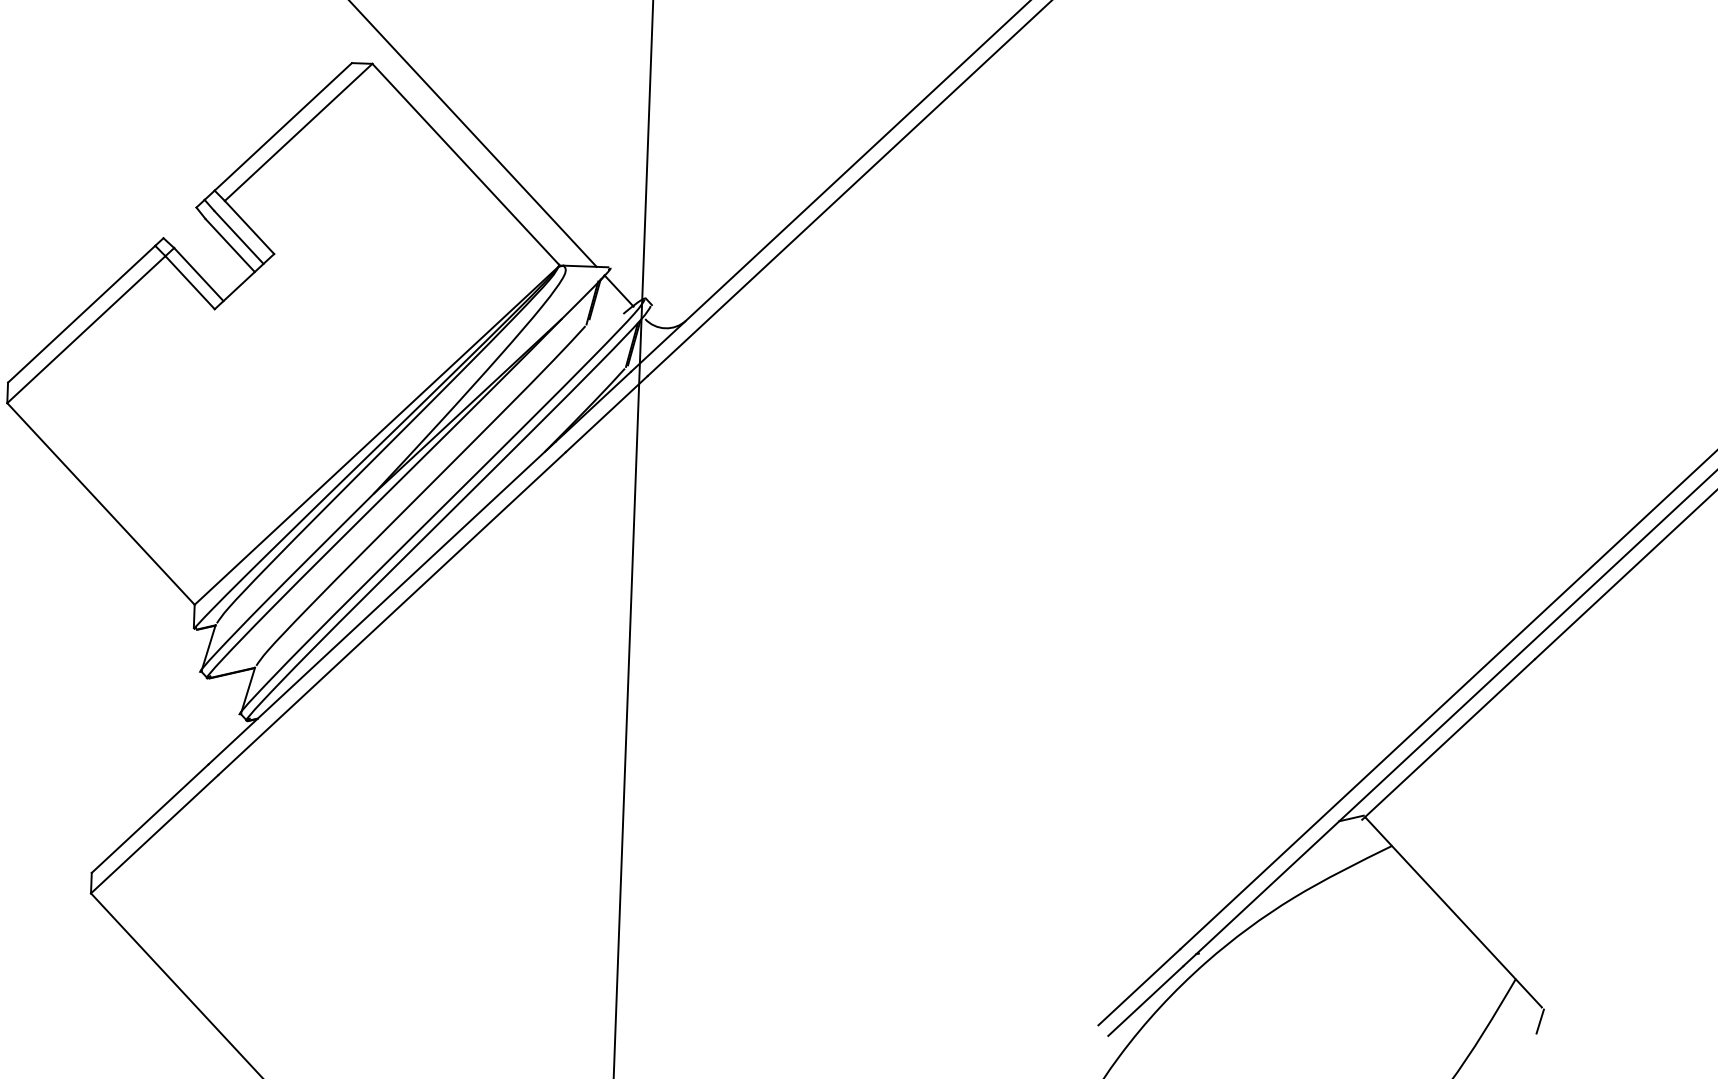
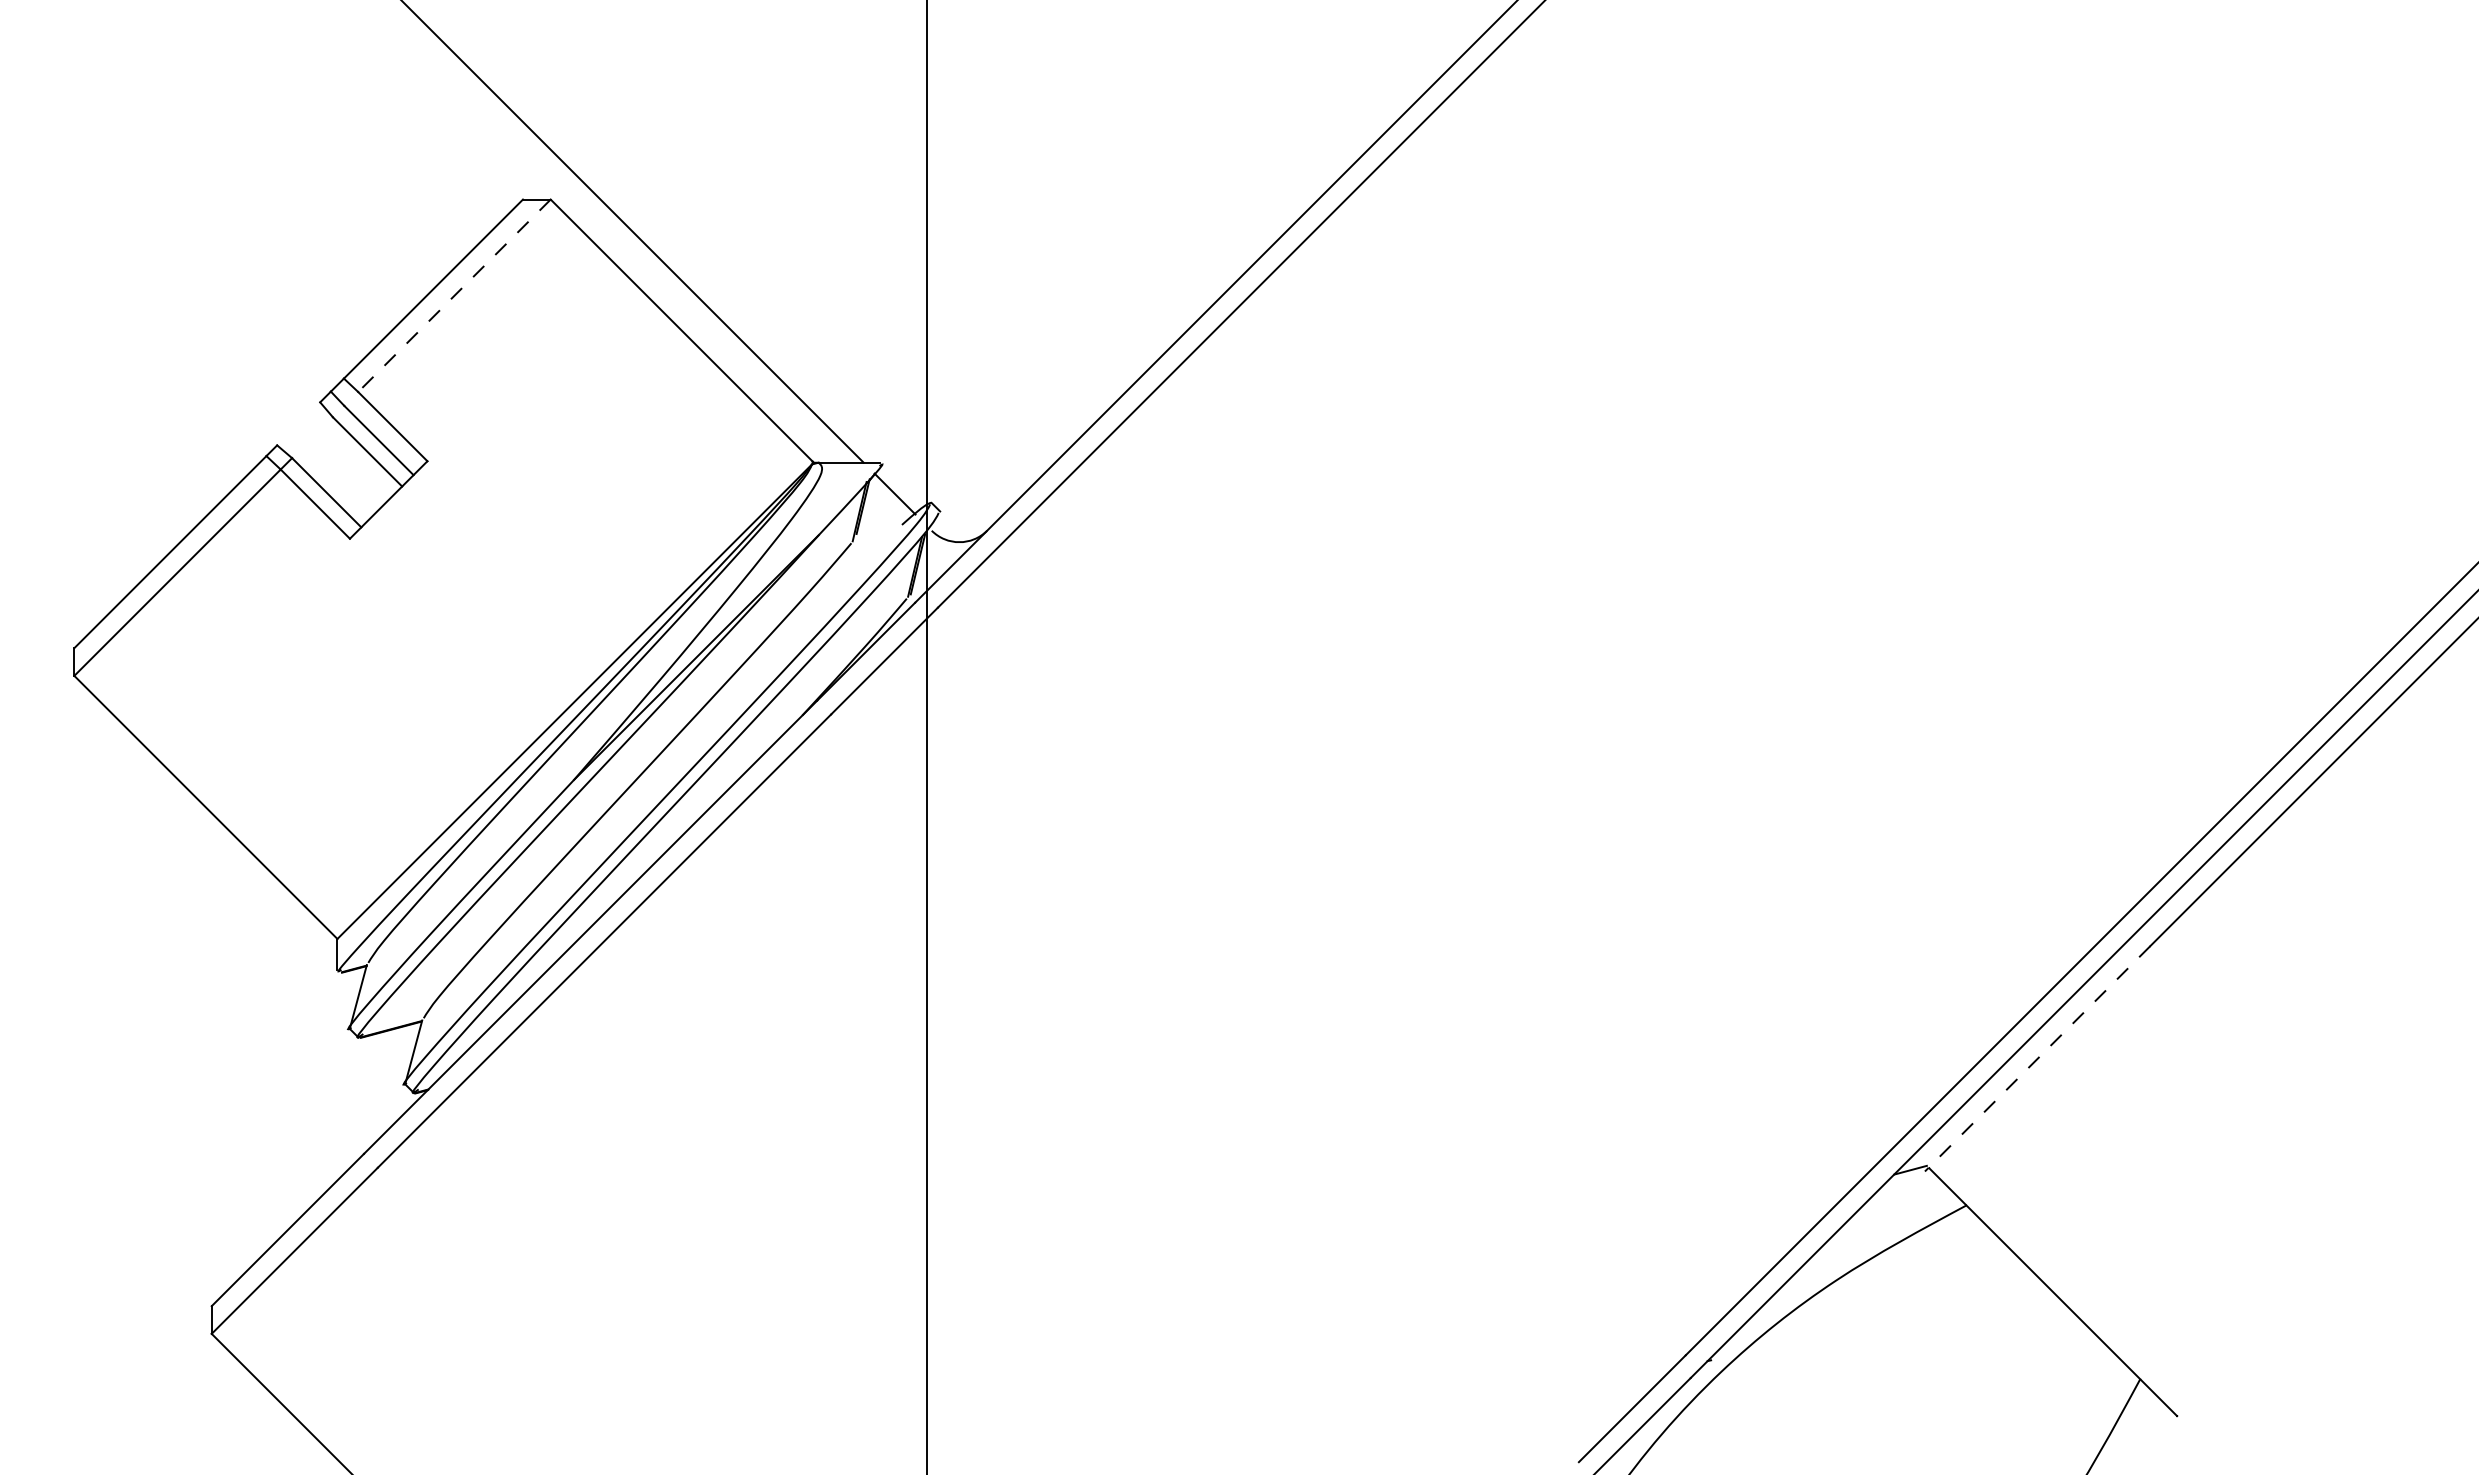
line: (298, 132) -> (454, 296), solid -> dashed
line: (1448, 740) -> (2037, 1059), solid -> dashed
line: (1540, 1021) -> (2175, 1434), removed

